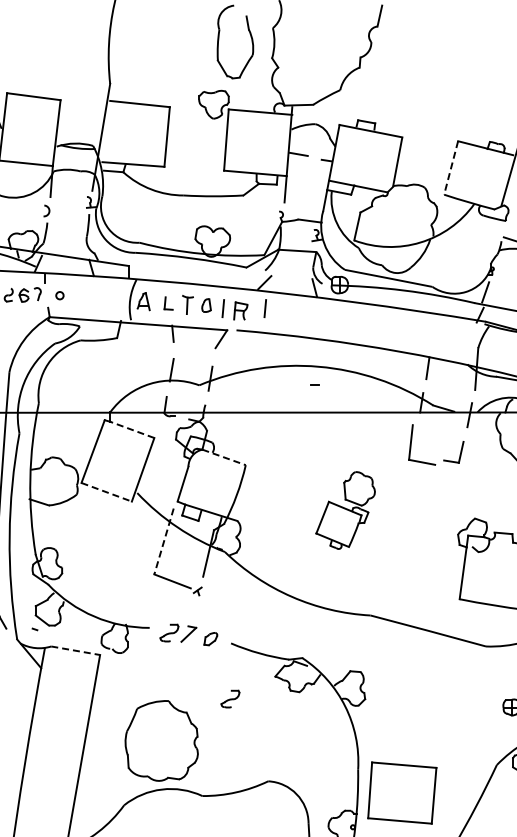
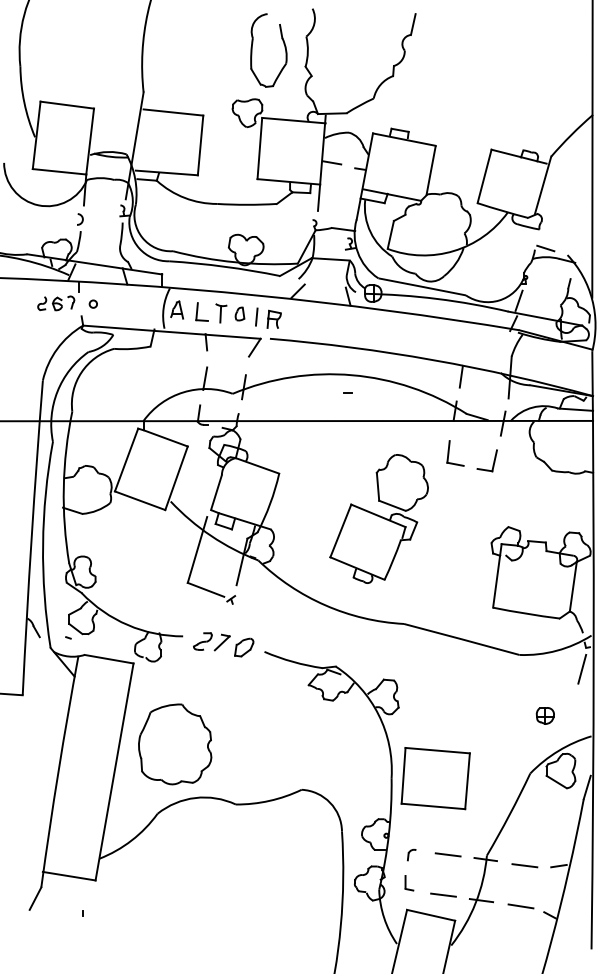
line: (451, 168) -> (484, 176), dashed -> solid
part: (168, 303) -> (201, 311), size x1.43
line: (265, 308) -> (298, 316), removed
line: (132, 430) -> (165, 438), dashed -> solid
part: (422, 445) -> (455, 453), size x0.62
line: (225, 458) -> (258, 466), dashed -> solid
line: (107, 492) -> (140, 500), dashed -> solid
part: (345, 510) -> (378, 518), size x1.67
line: (164, 542) -> (197, 550), dashed -> solid
part: (211, 639) -> (244, 647), size x1.43
line: (76, 651) -> (109, 659), dashed -> solid
part: (230, 699) -> (263, 707), removed
part: (162, 741) -> (175, 744), moved
part: (402, 793) -> (435, 778), moved

